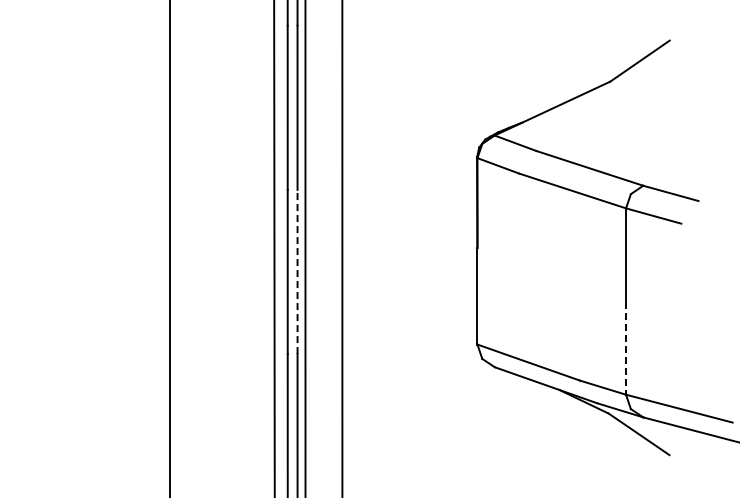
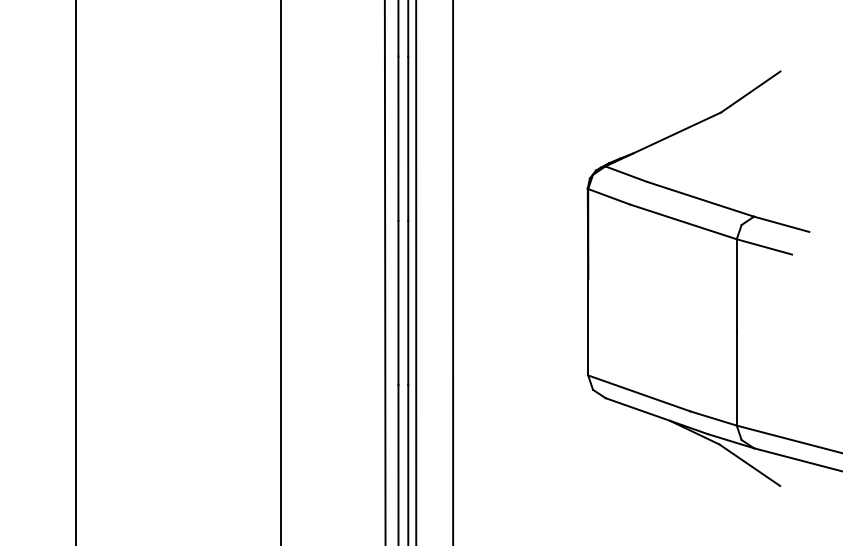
line: (297, 271) -> (408, 302), dashed -> solid
line: (625, 348) -> (736, 379), dashed -> solid

